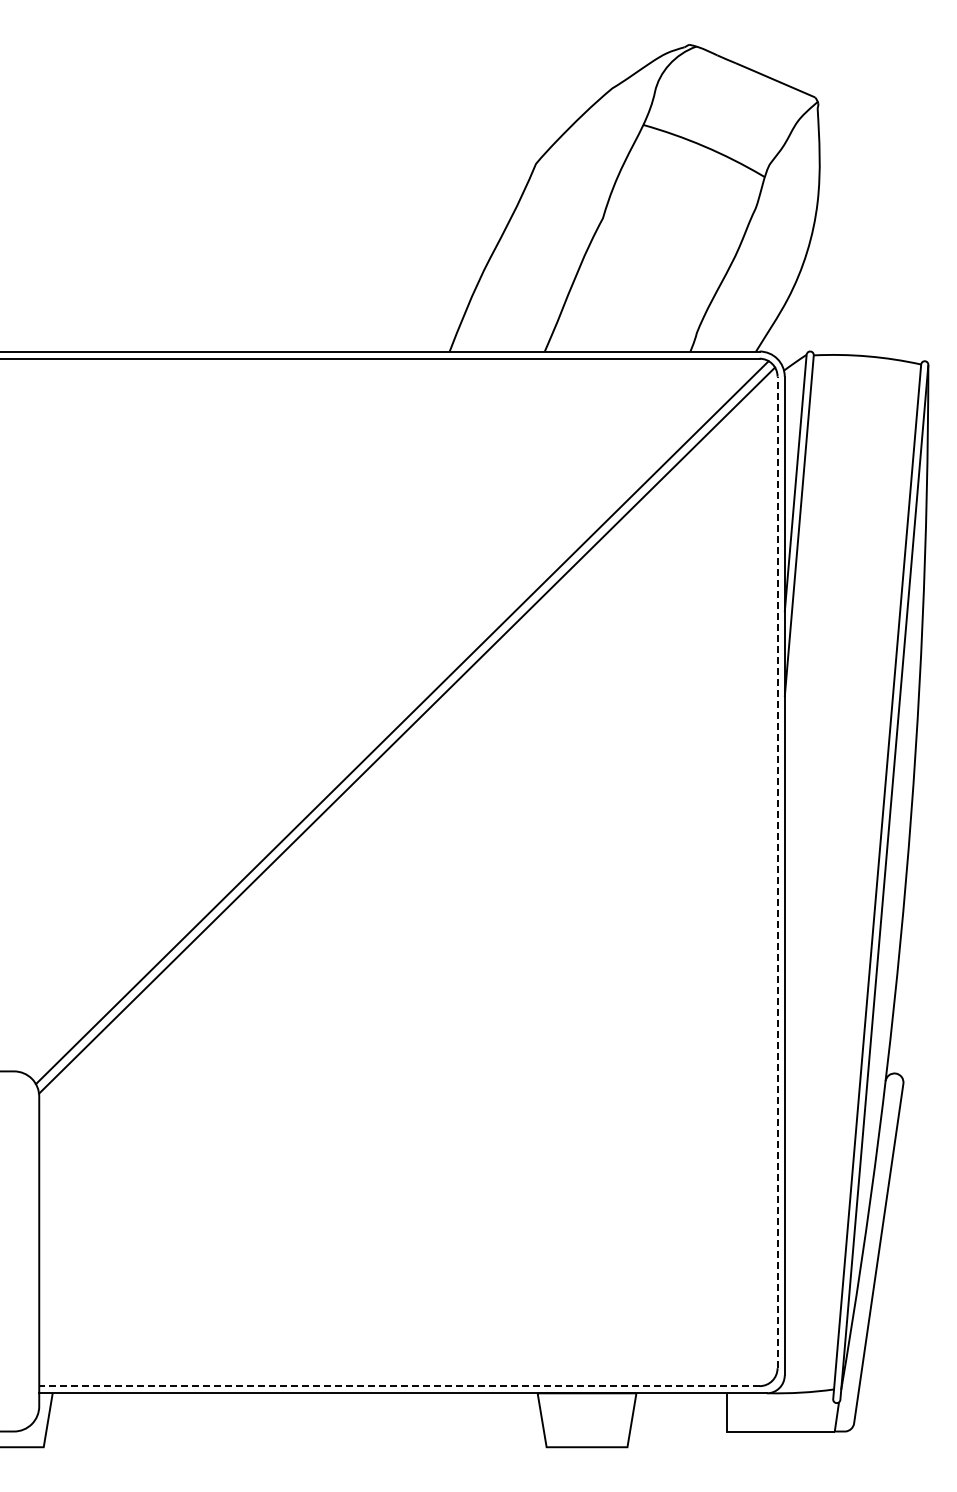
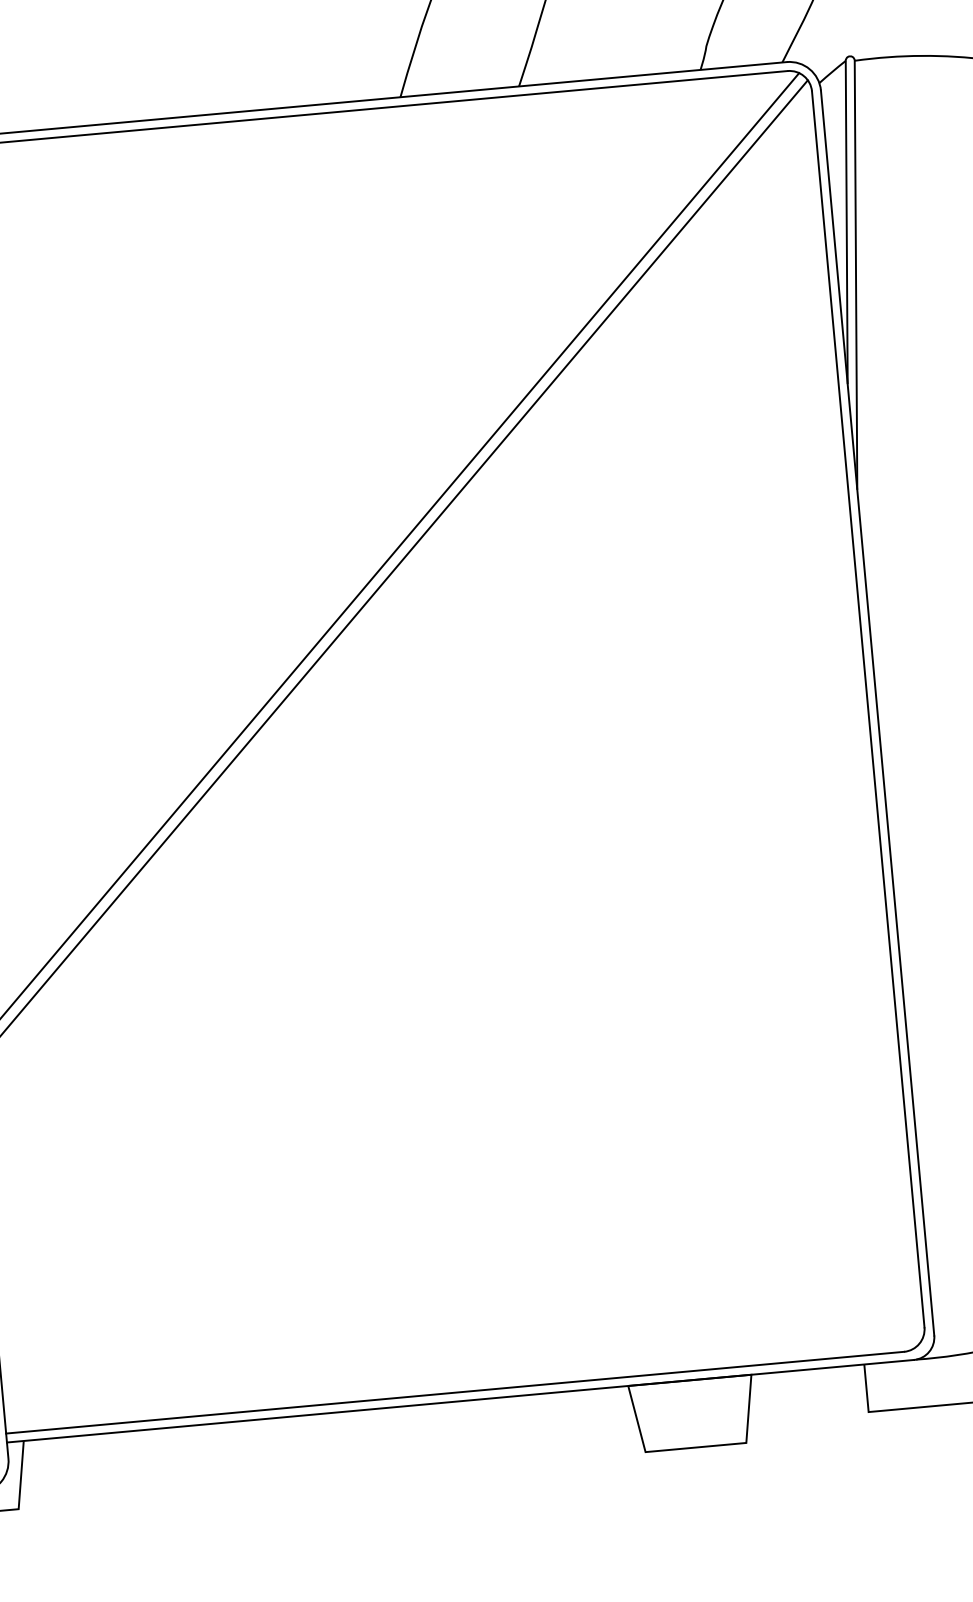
line: (777, 872) -> (868, 709), dashed -> solid
line: (398, 1386) -> (454, 1393), dashed -> solid

